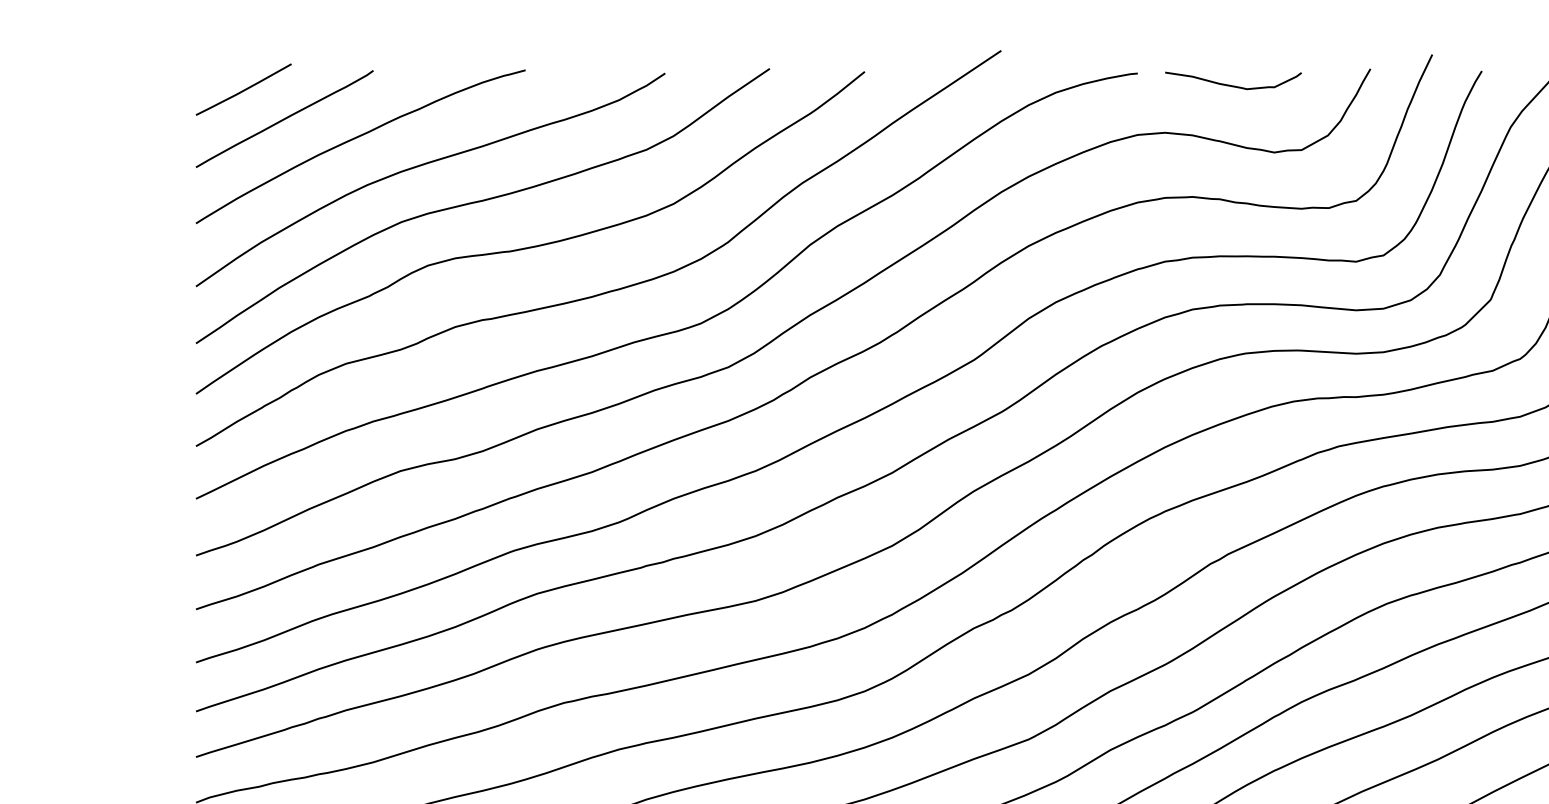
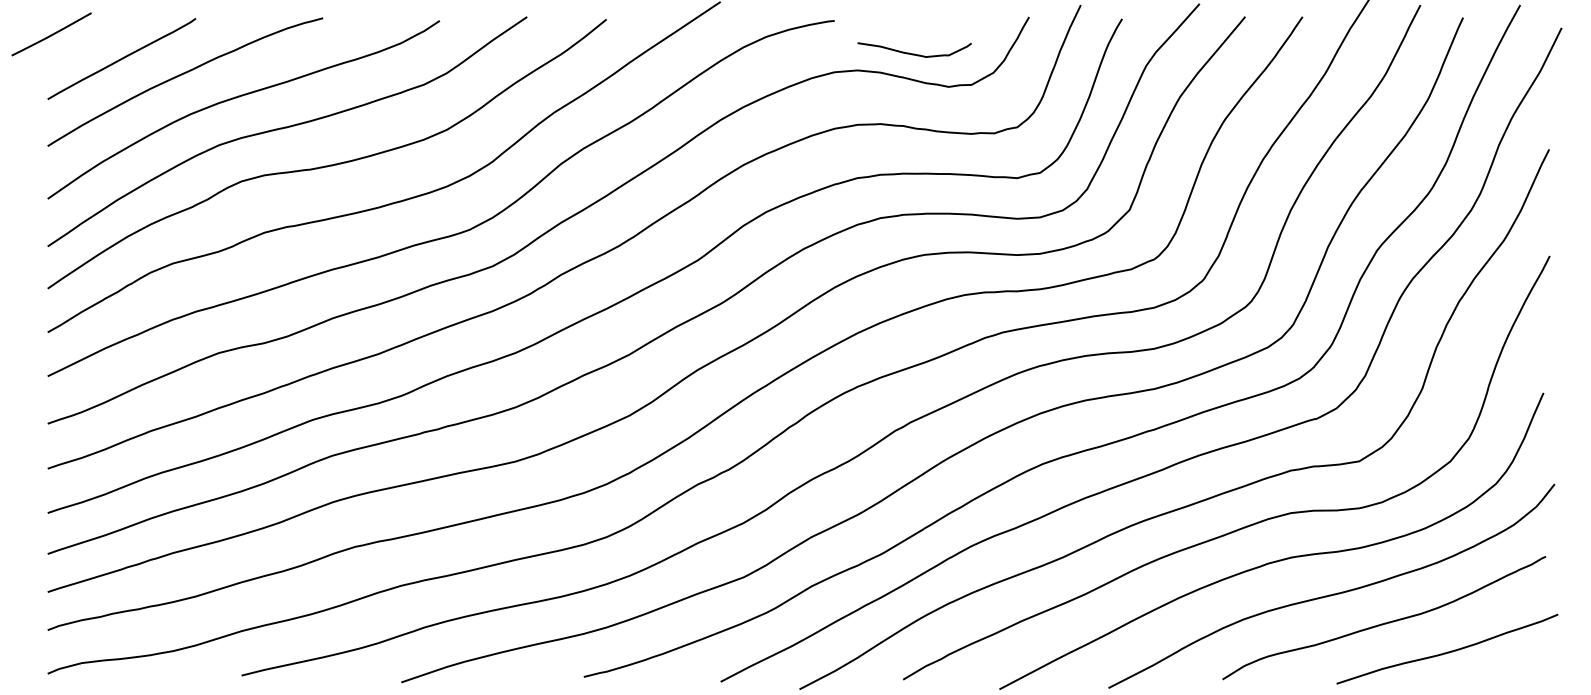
curve: (1233, 84) -> (914, 53), moved
line: (243, 89) -> (51, 34), moved

